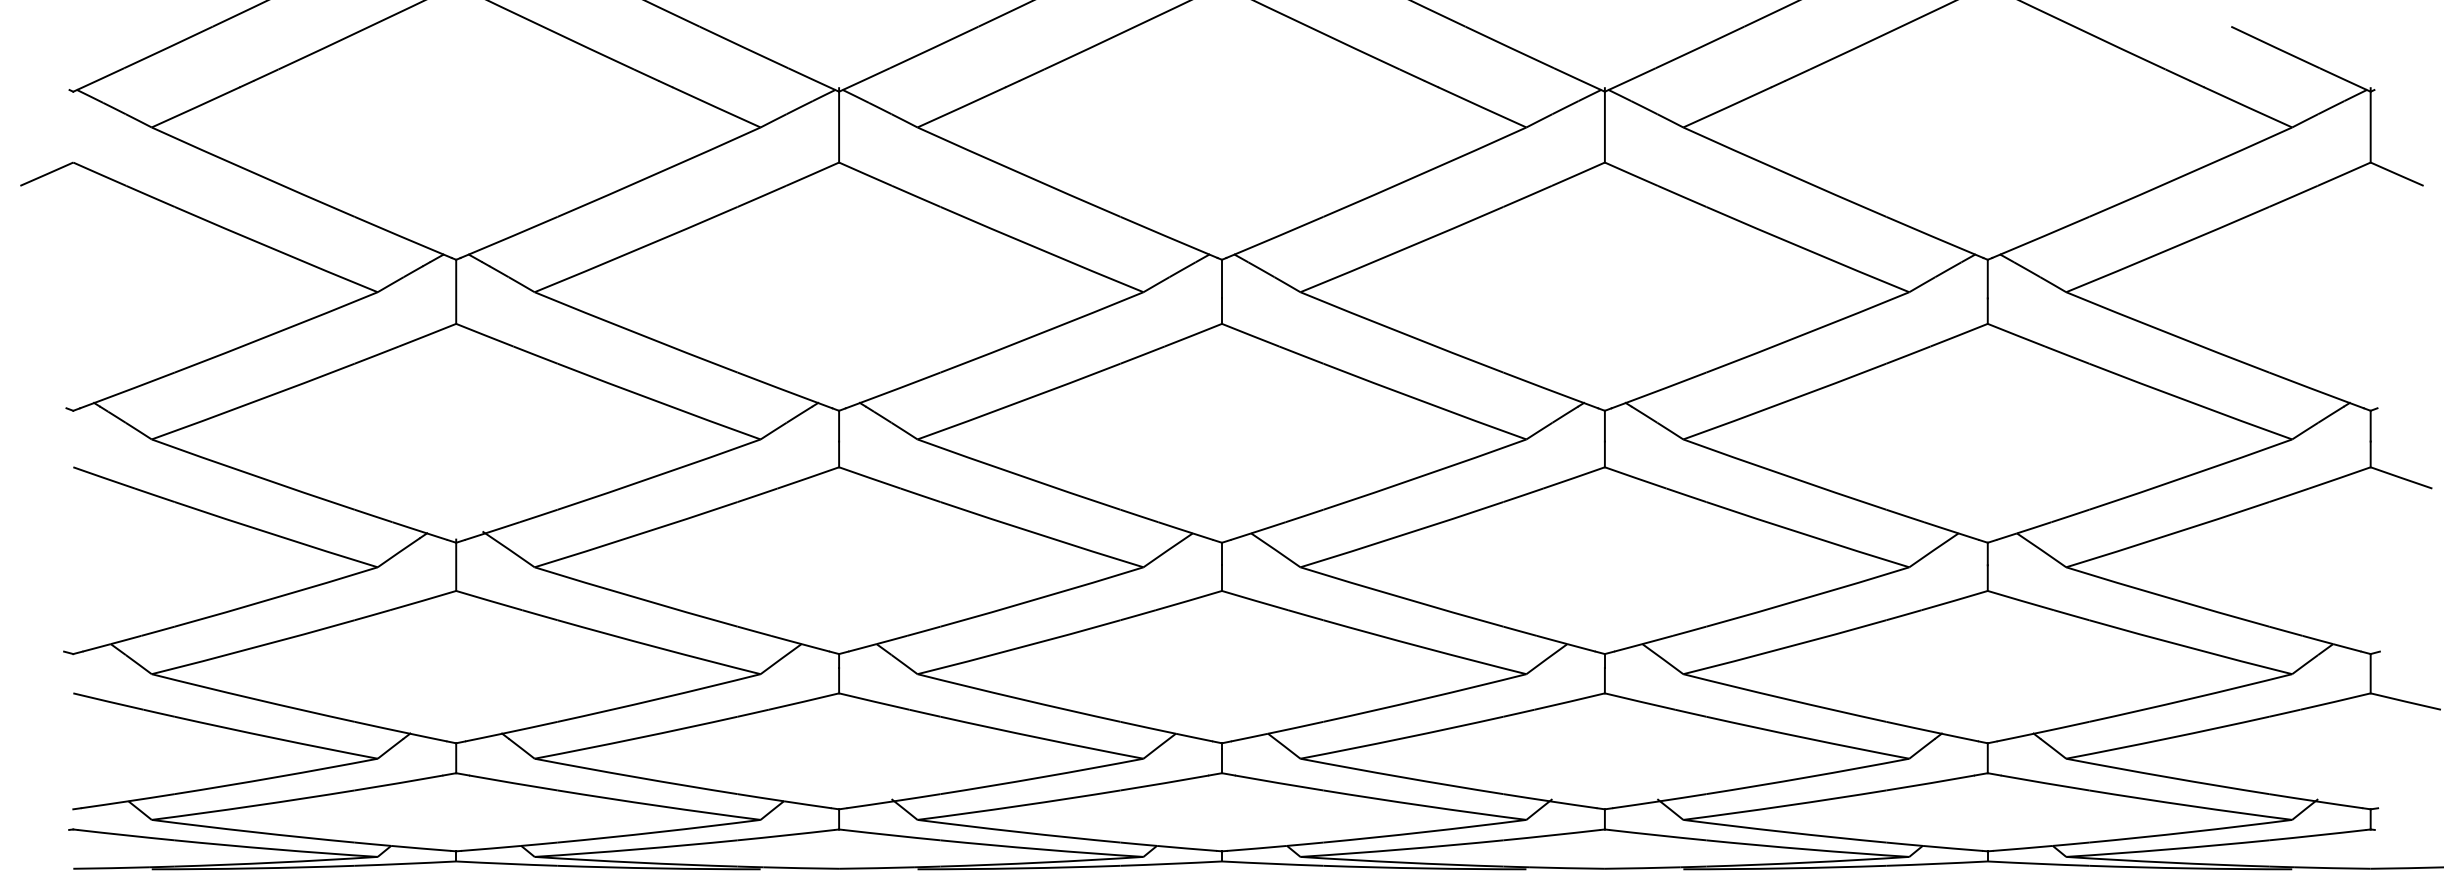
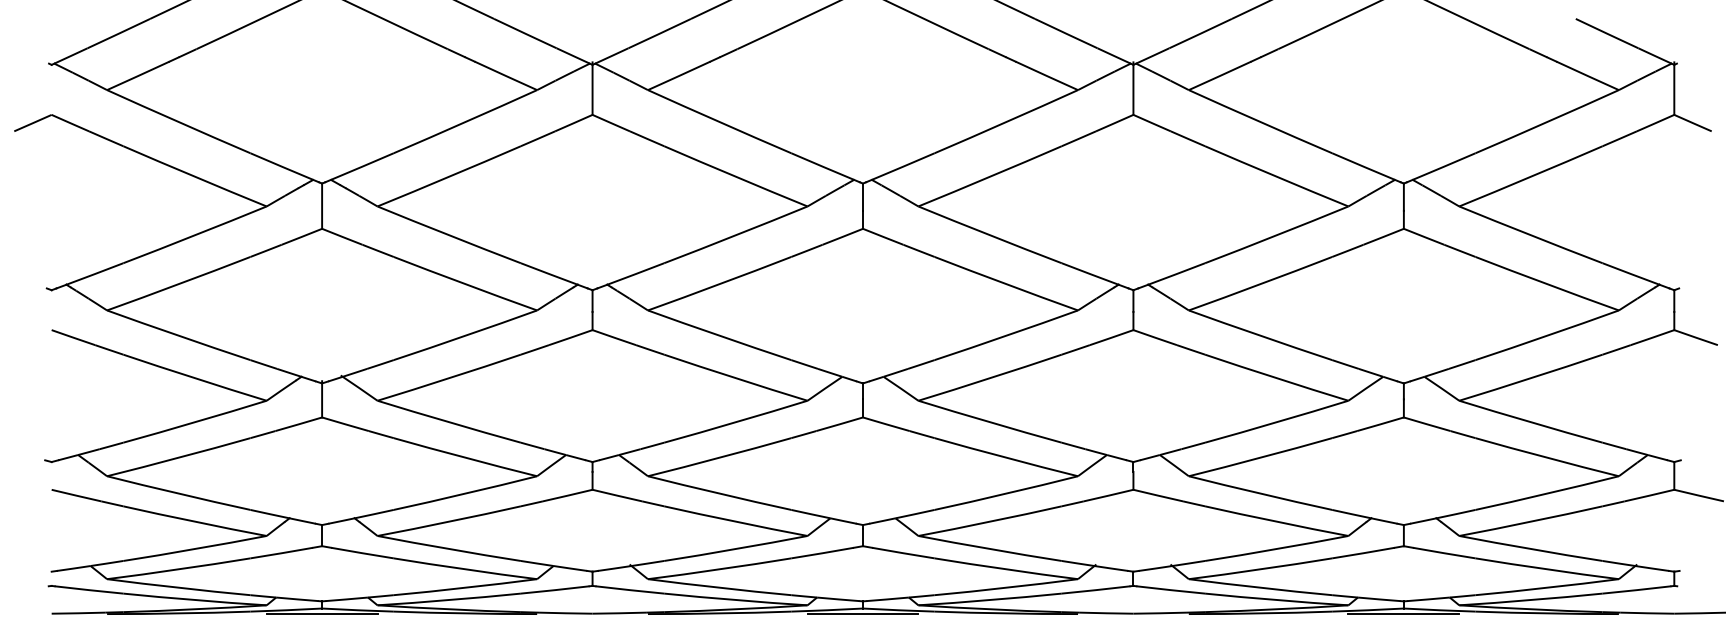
line: (455, 869) -> (321, 614), added
line: (1221, 869) -> (862, 614), added
line: (1987, 869) -> (1403, 614), added

